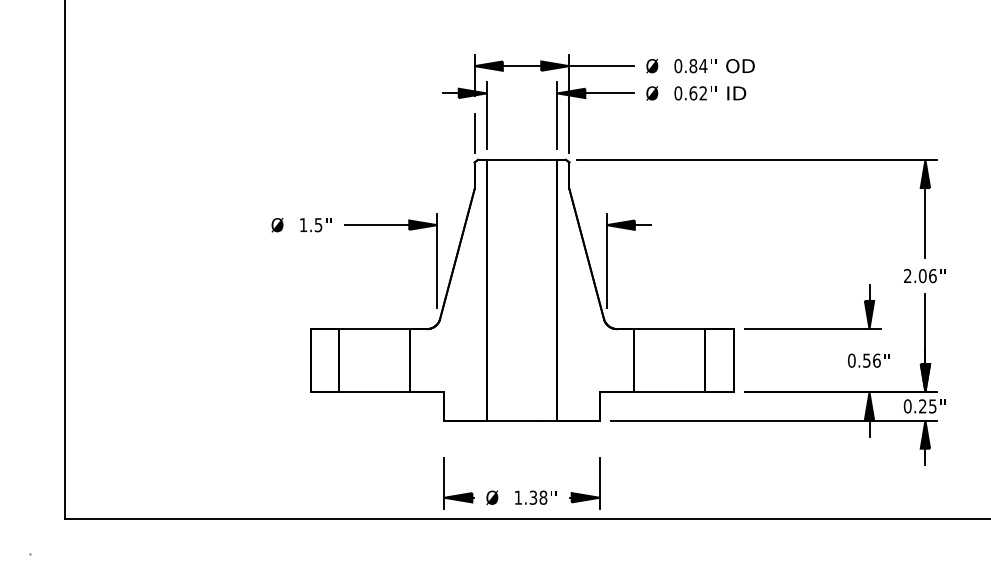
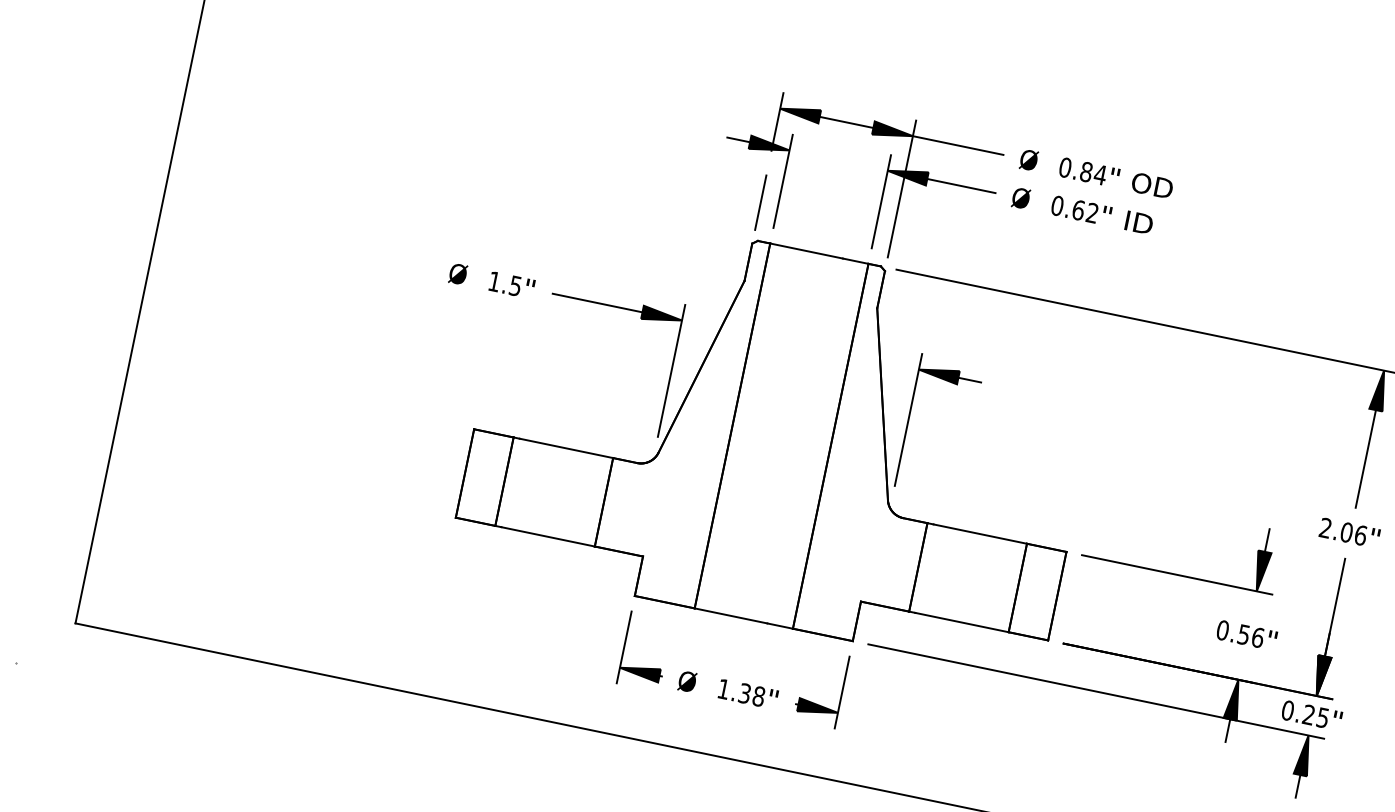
part: (518, 490) -> (726, 679), moved

